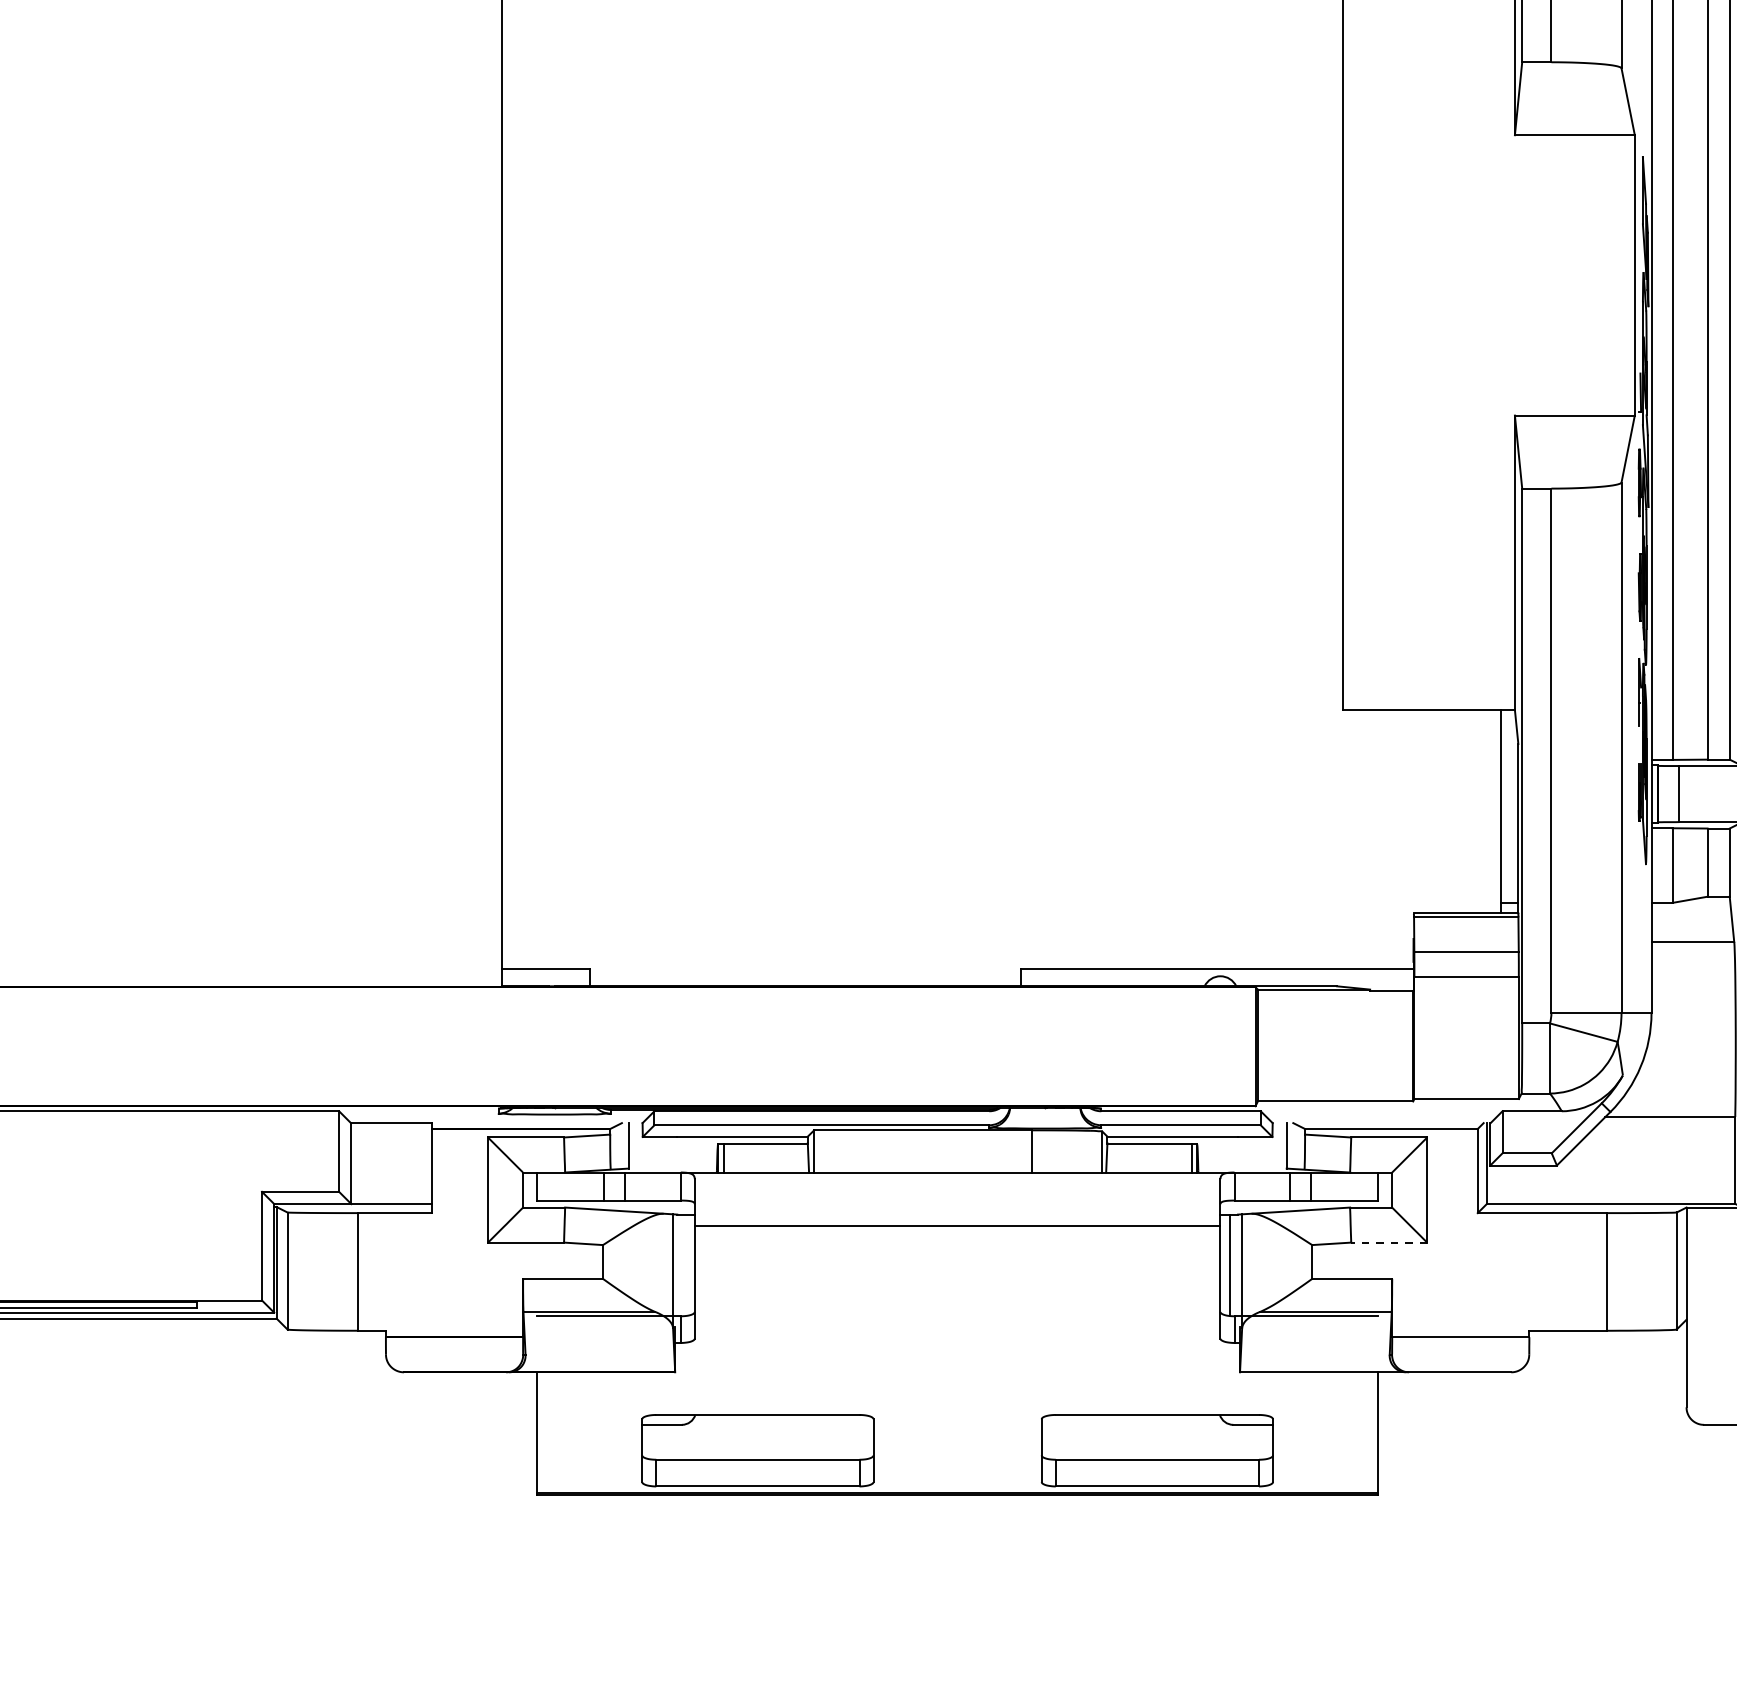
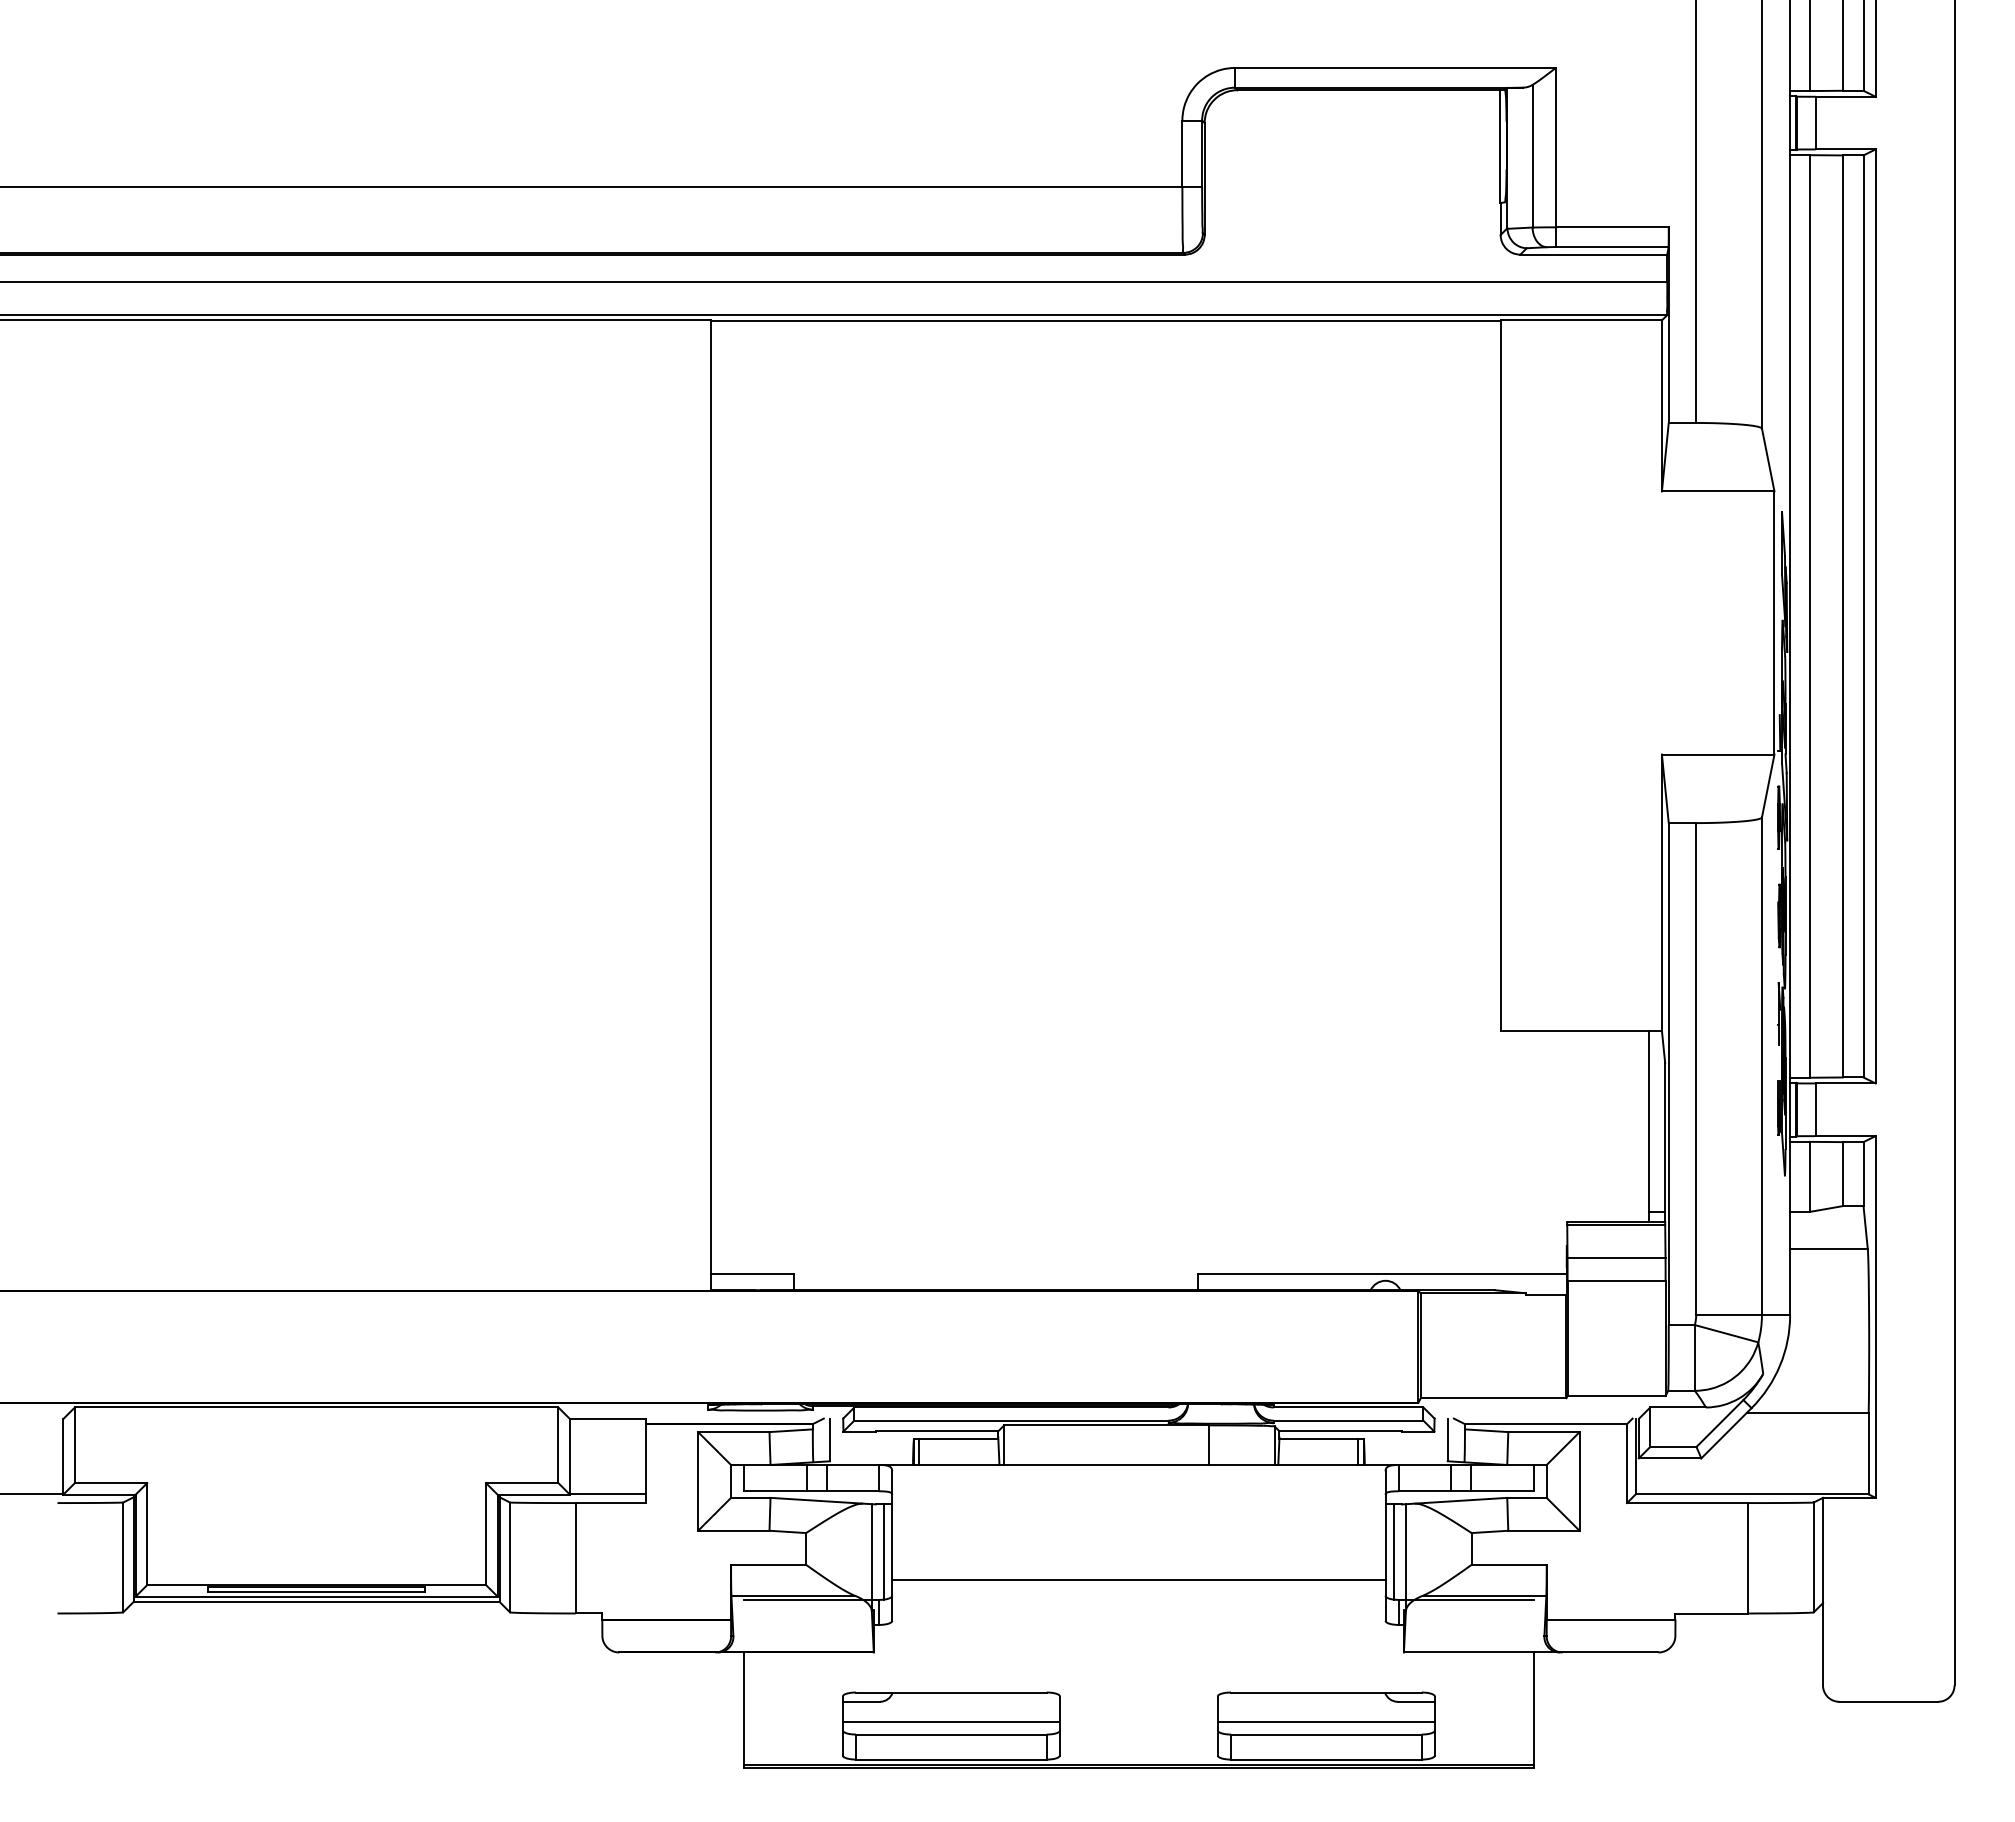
line: (957, 1226) -> (1138, 1580), moved
line: (1388, 1242) -> (1543, 1530), dashed -> solid
line: (685, 1264) -> (883, 1551), added
line: (756, 1445) -> (950, 1721), added
line: (1156, 1445) -> (1325, 1721), added

